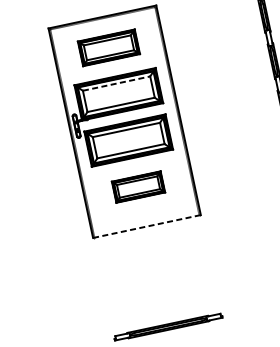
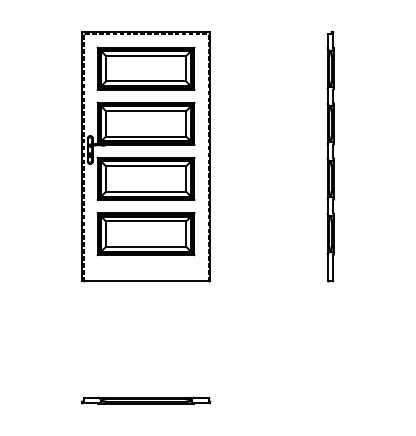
part: (108, 47) -> (145, 68), size x1.43
line: (116, 83) -> (146, 111), dashed -> solid
part: (138, 187) -> (145, 234), size x1.67
line: (147, 226) -> (146, 281), dashed -> solid

